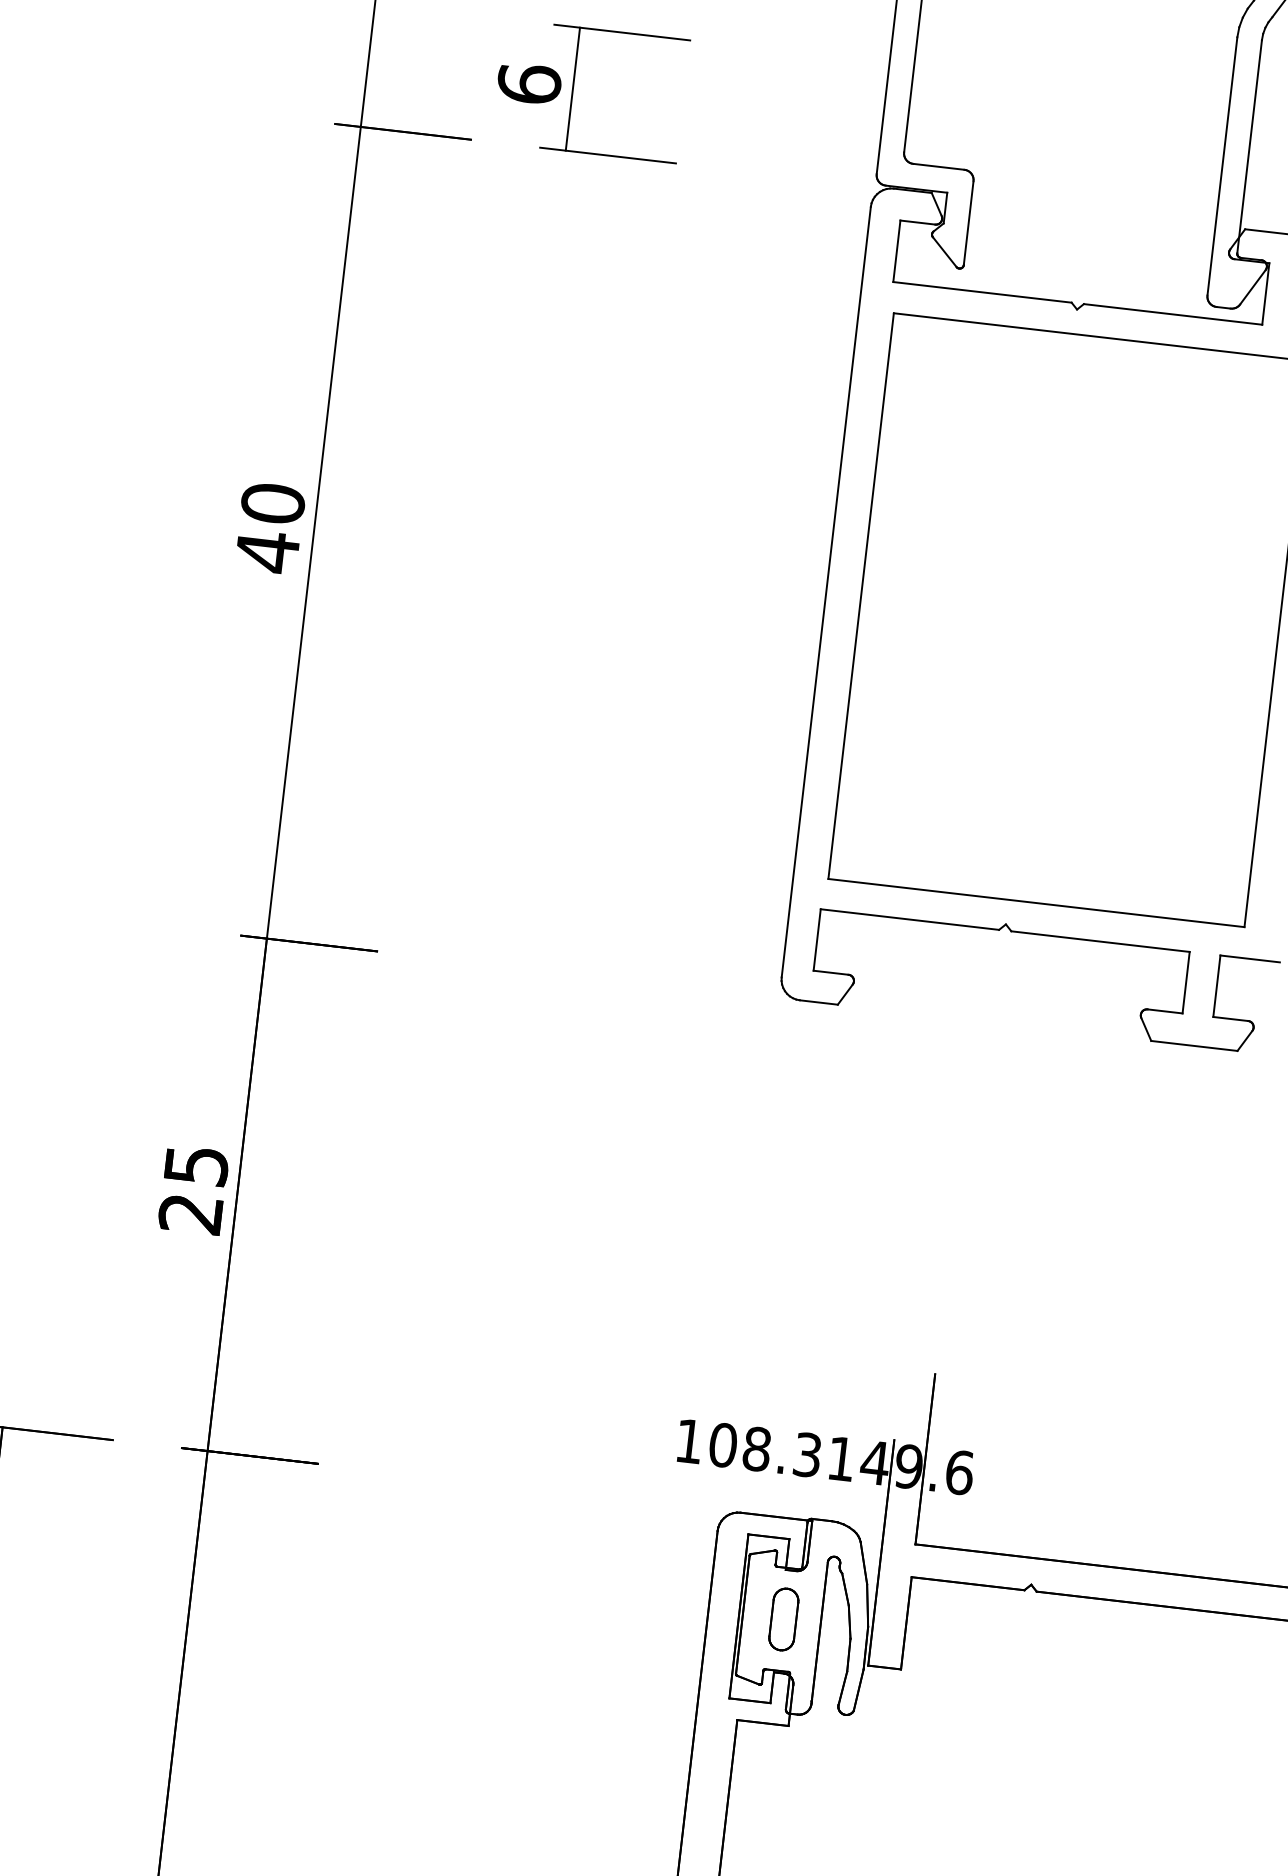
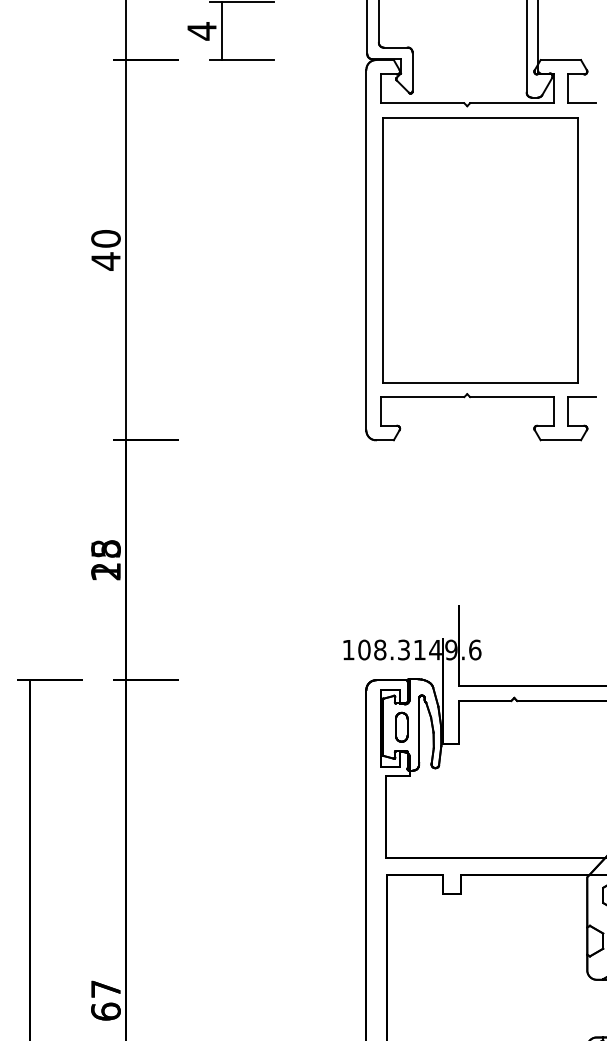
text: (528, 84) -> (201, 31), 6 -> 4
text: (192, 1190) -> (105, 560), 25 -> 18

